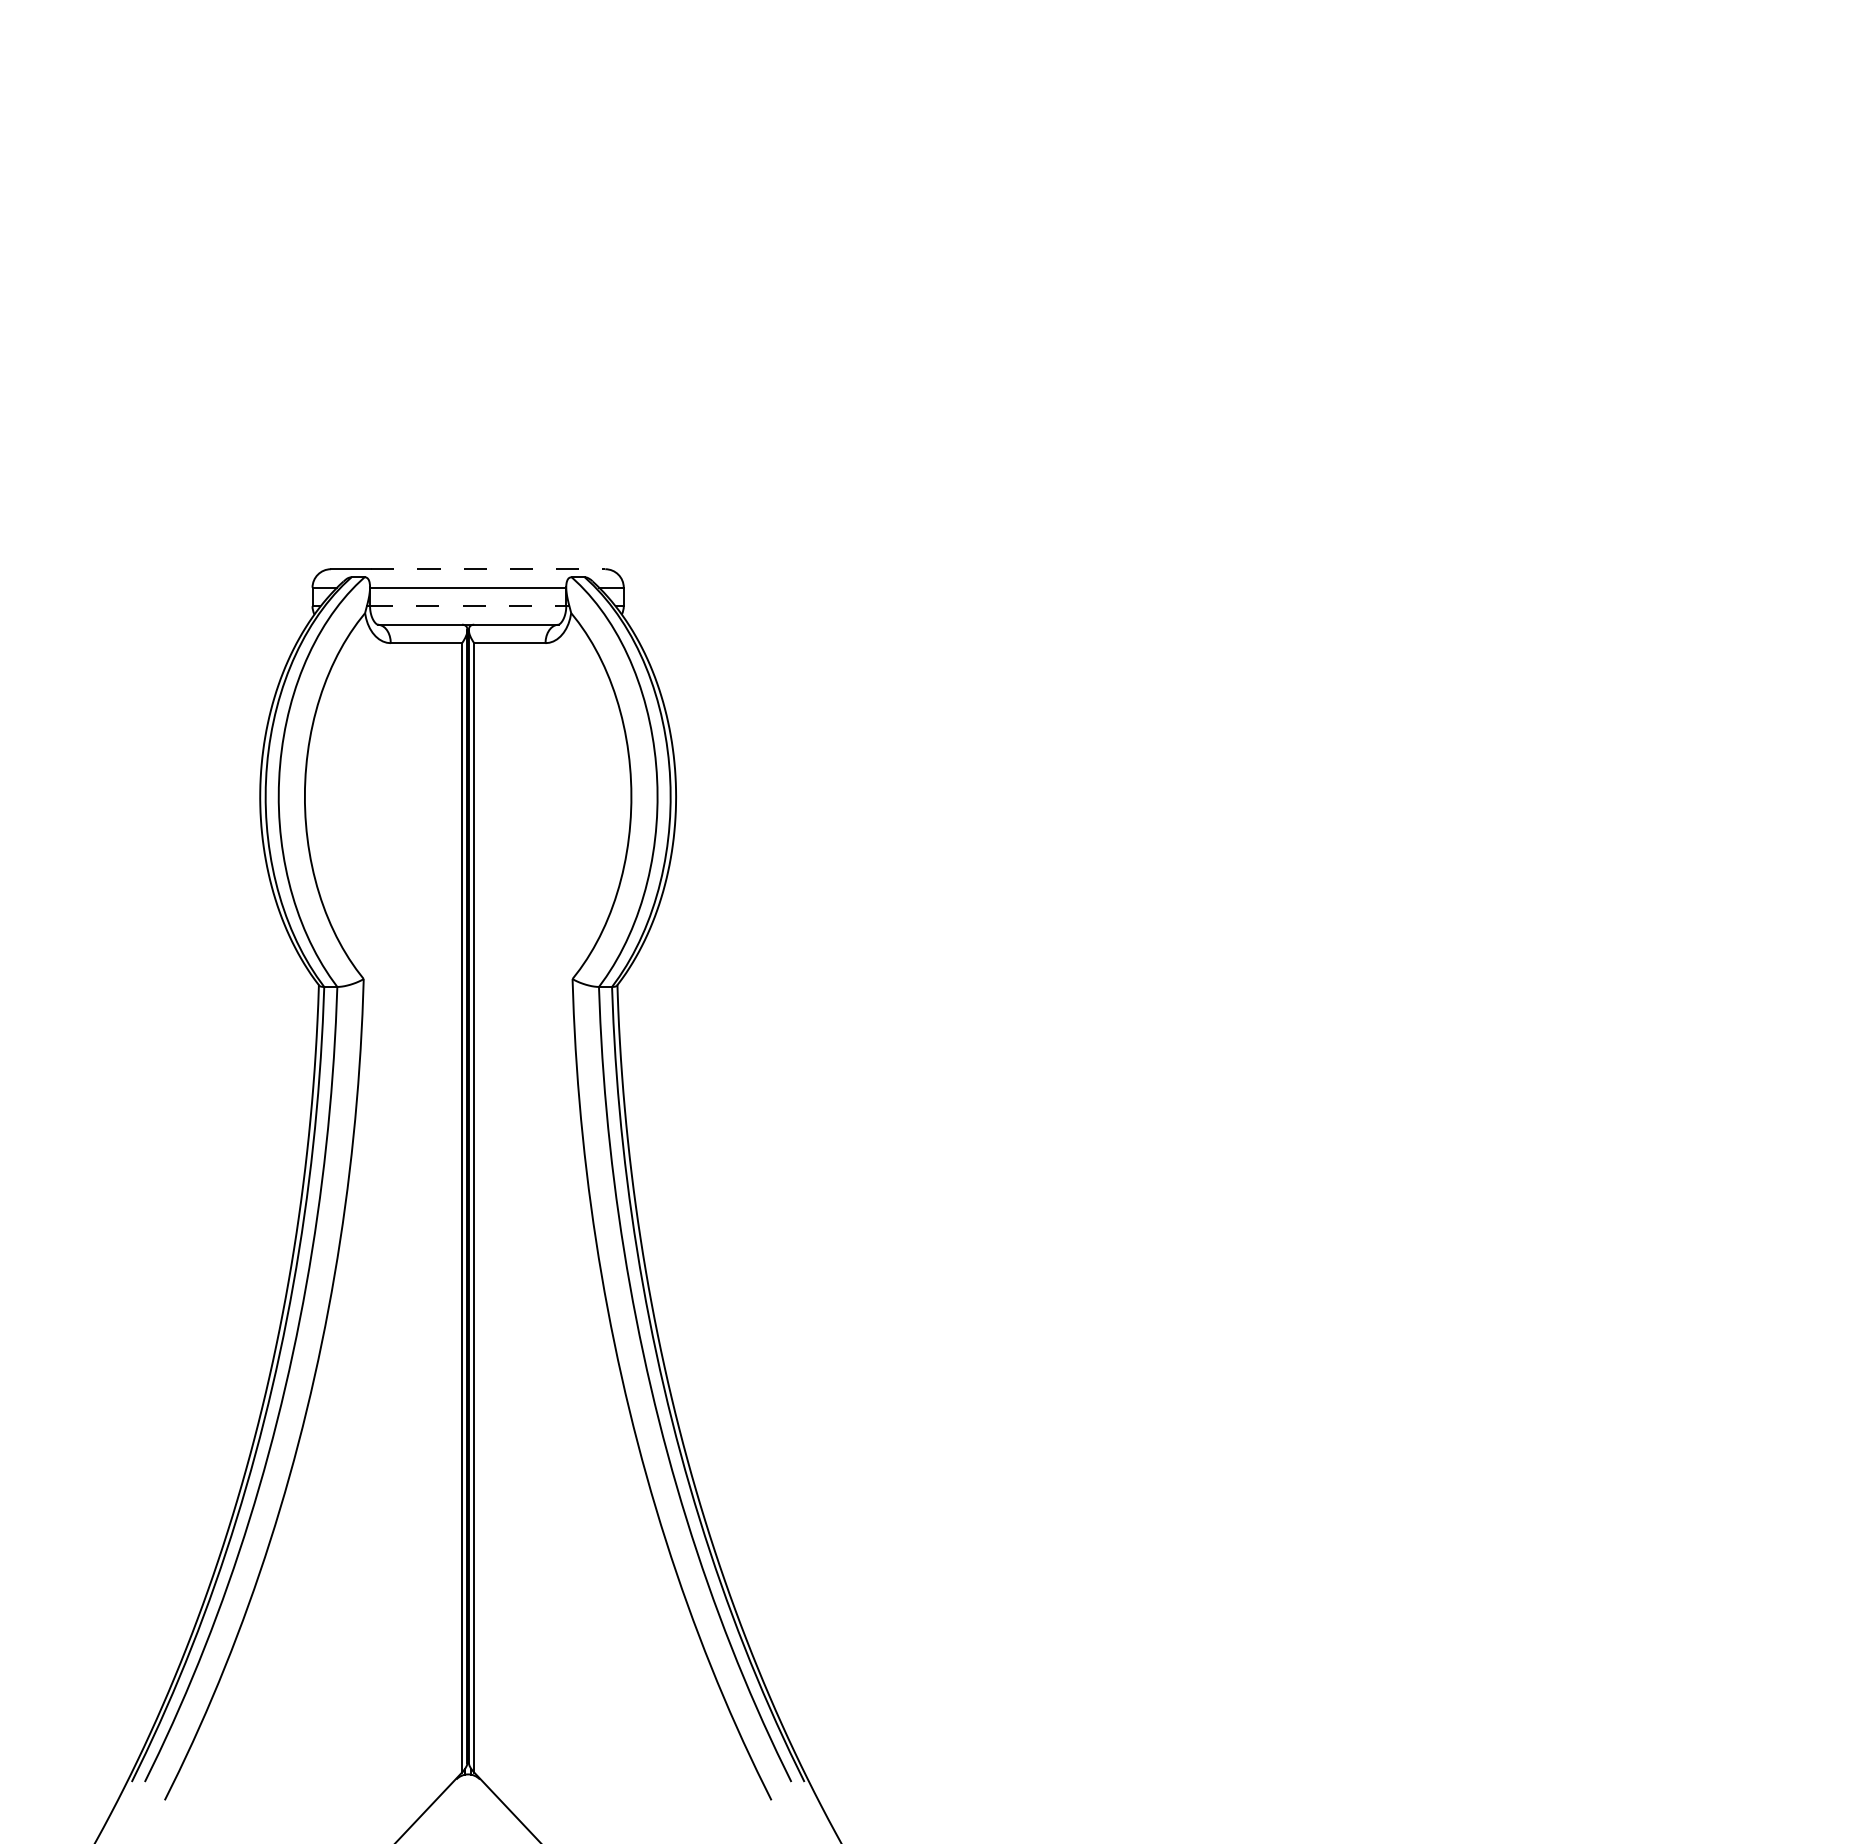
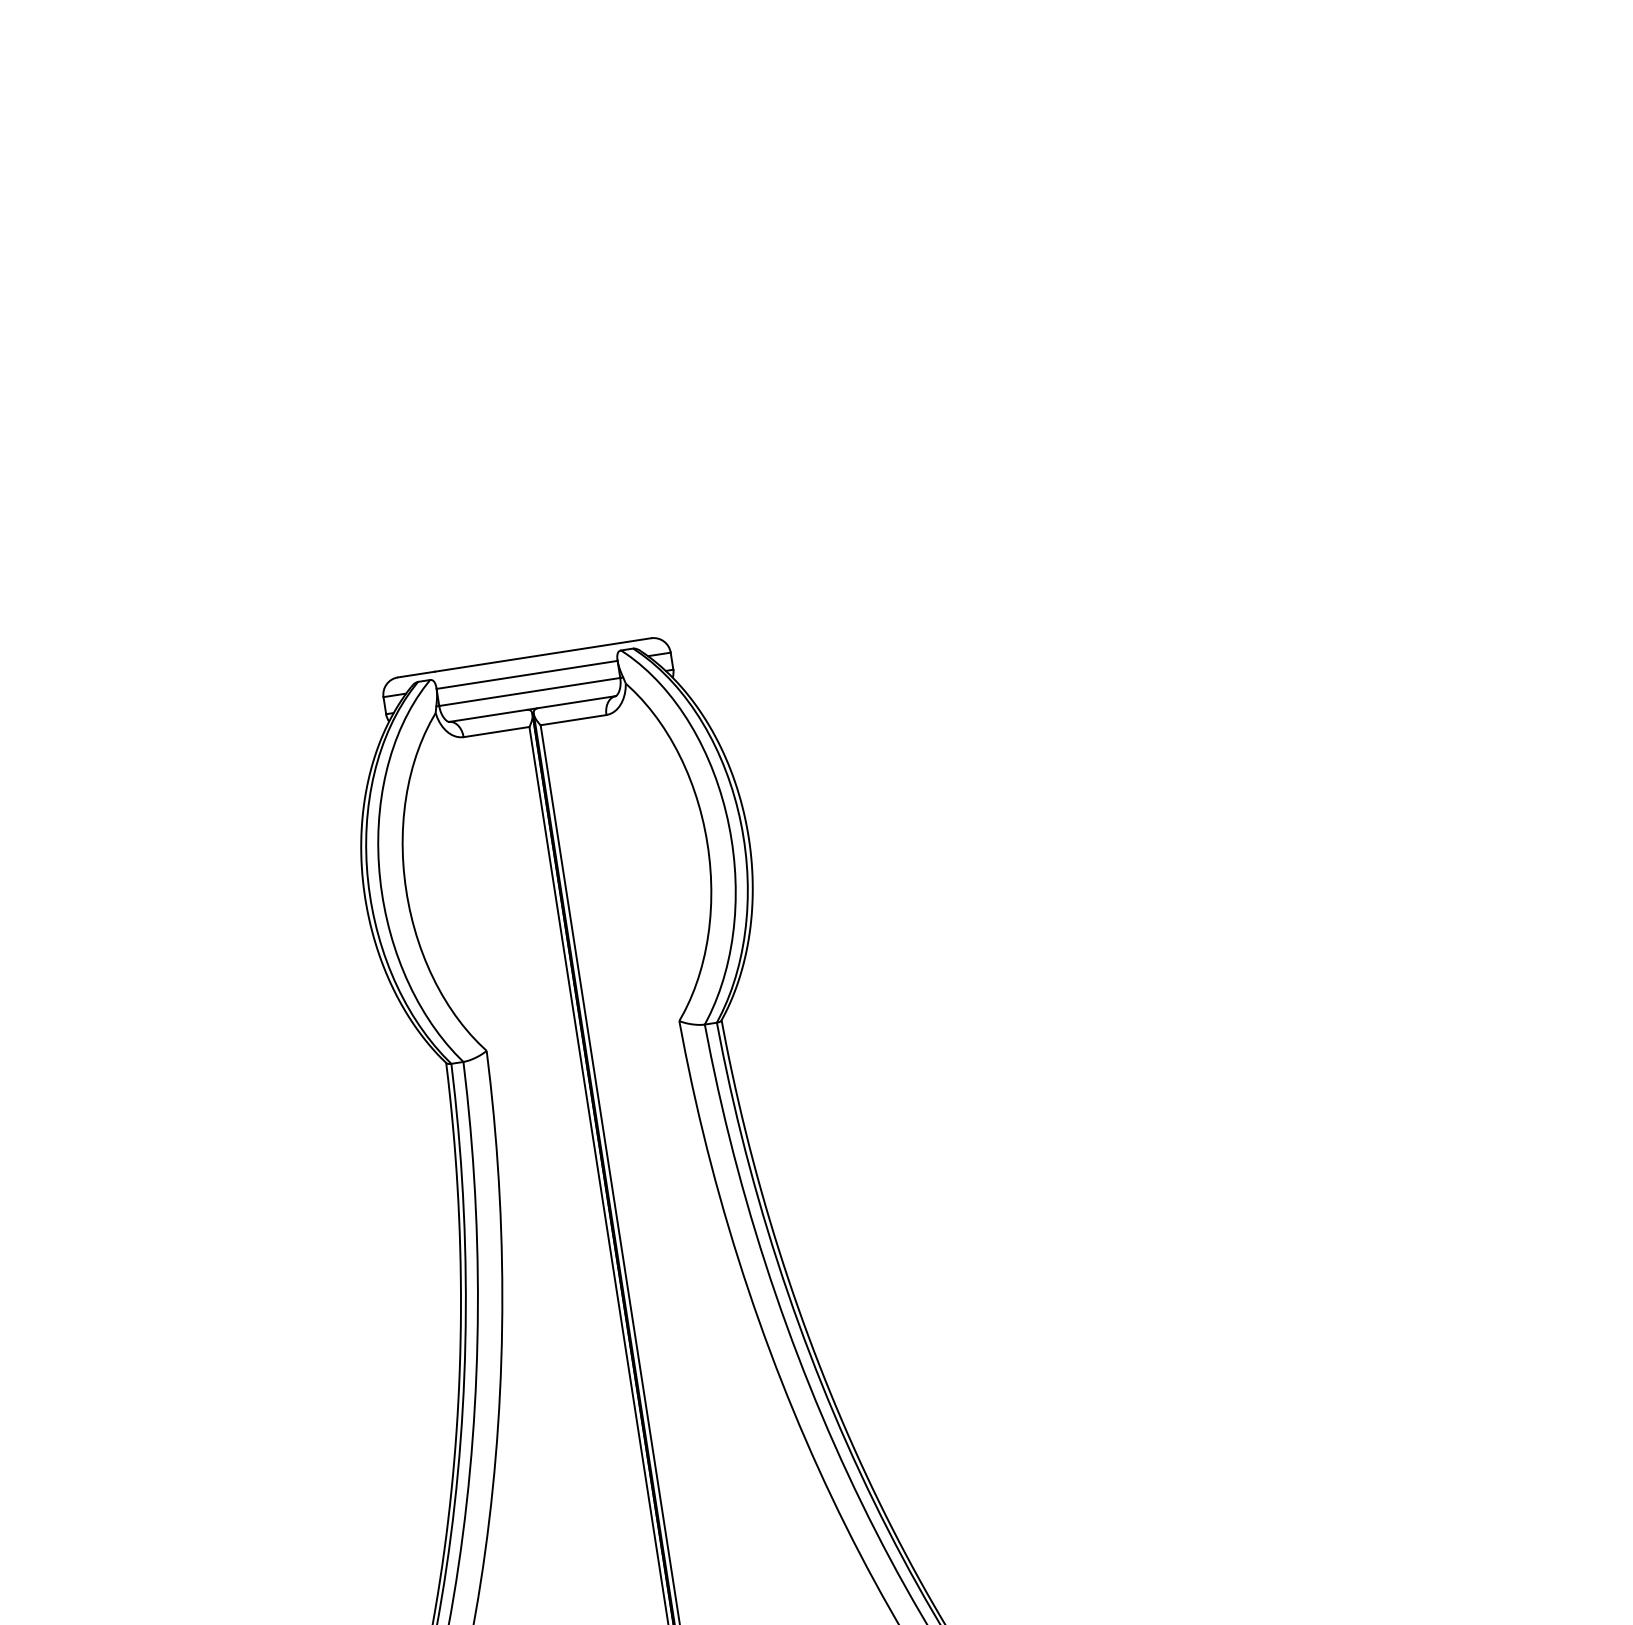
line: (488, 569) -> (543, 655), dashed -> solid
line: (468, 606) -> (530, 692), dashed -> solid

